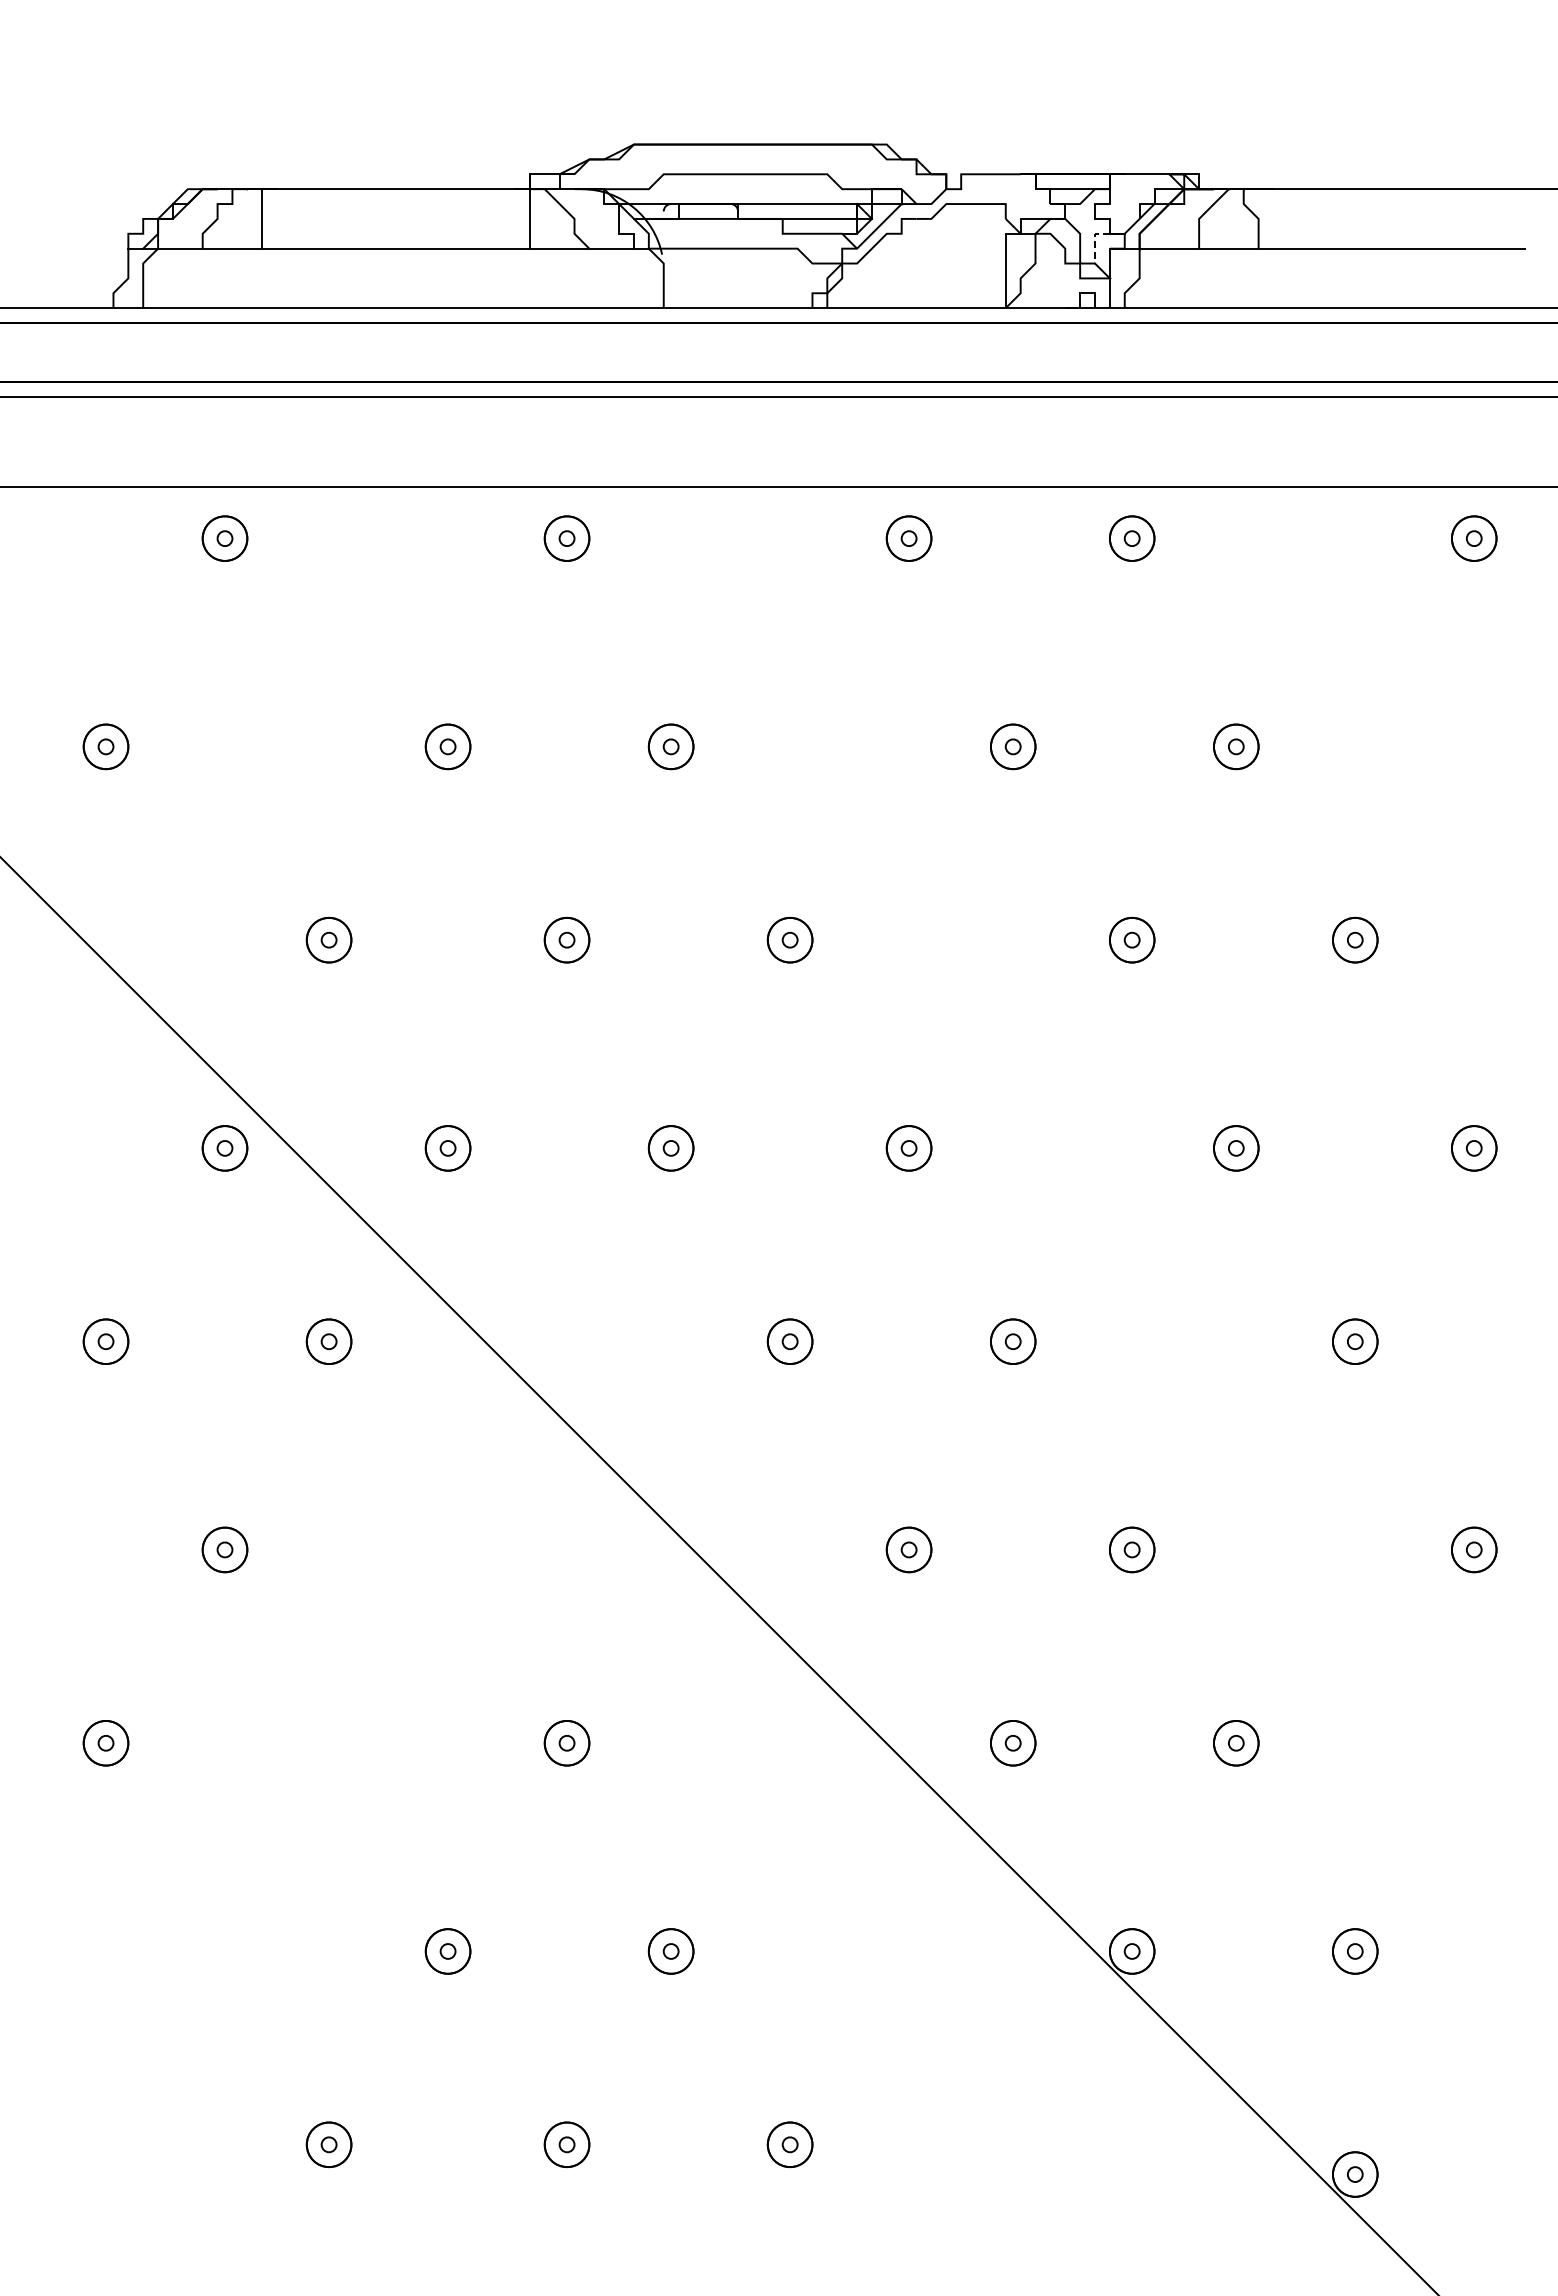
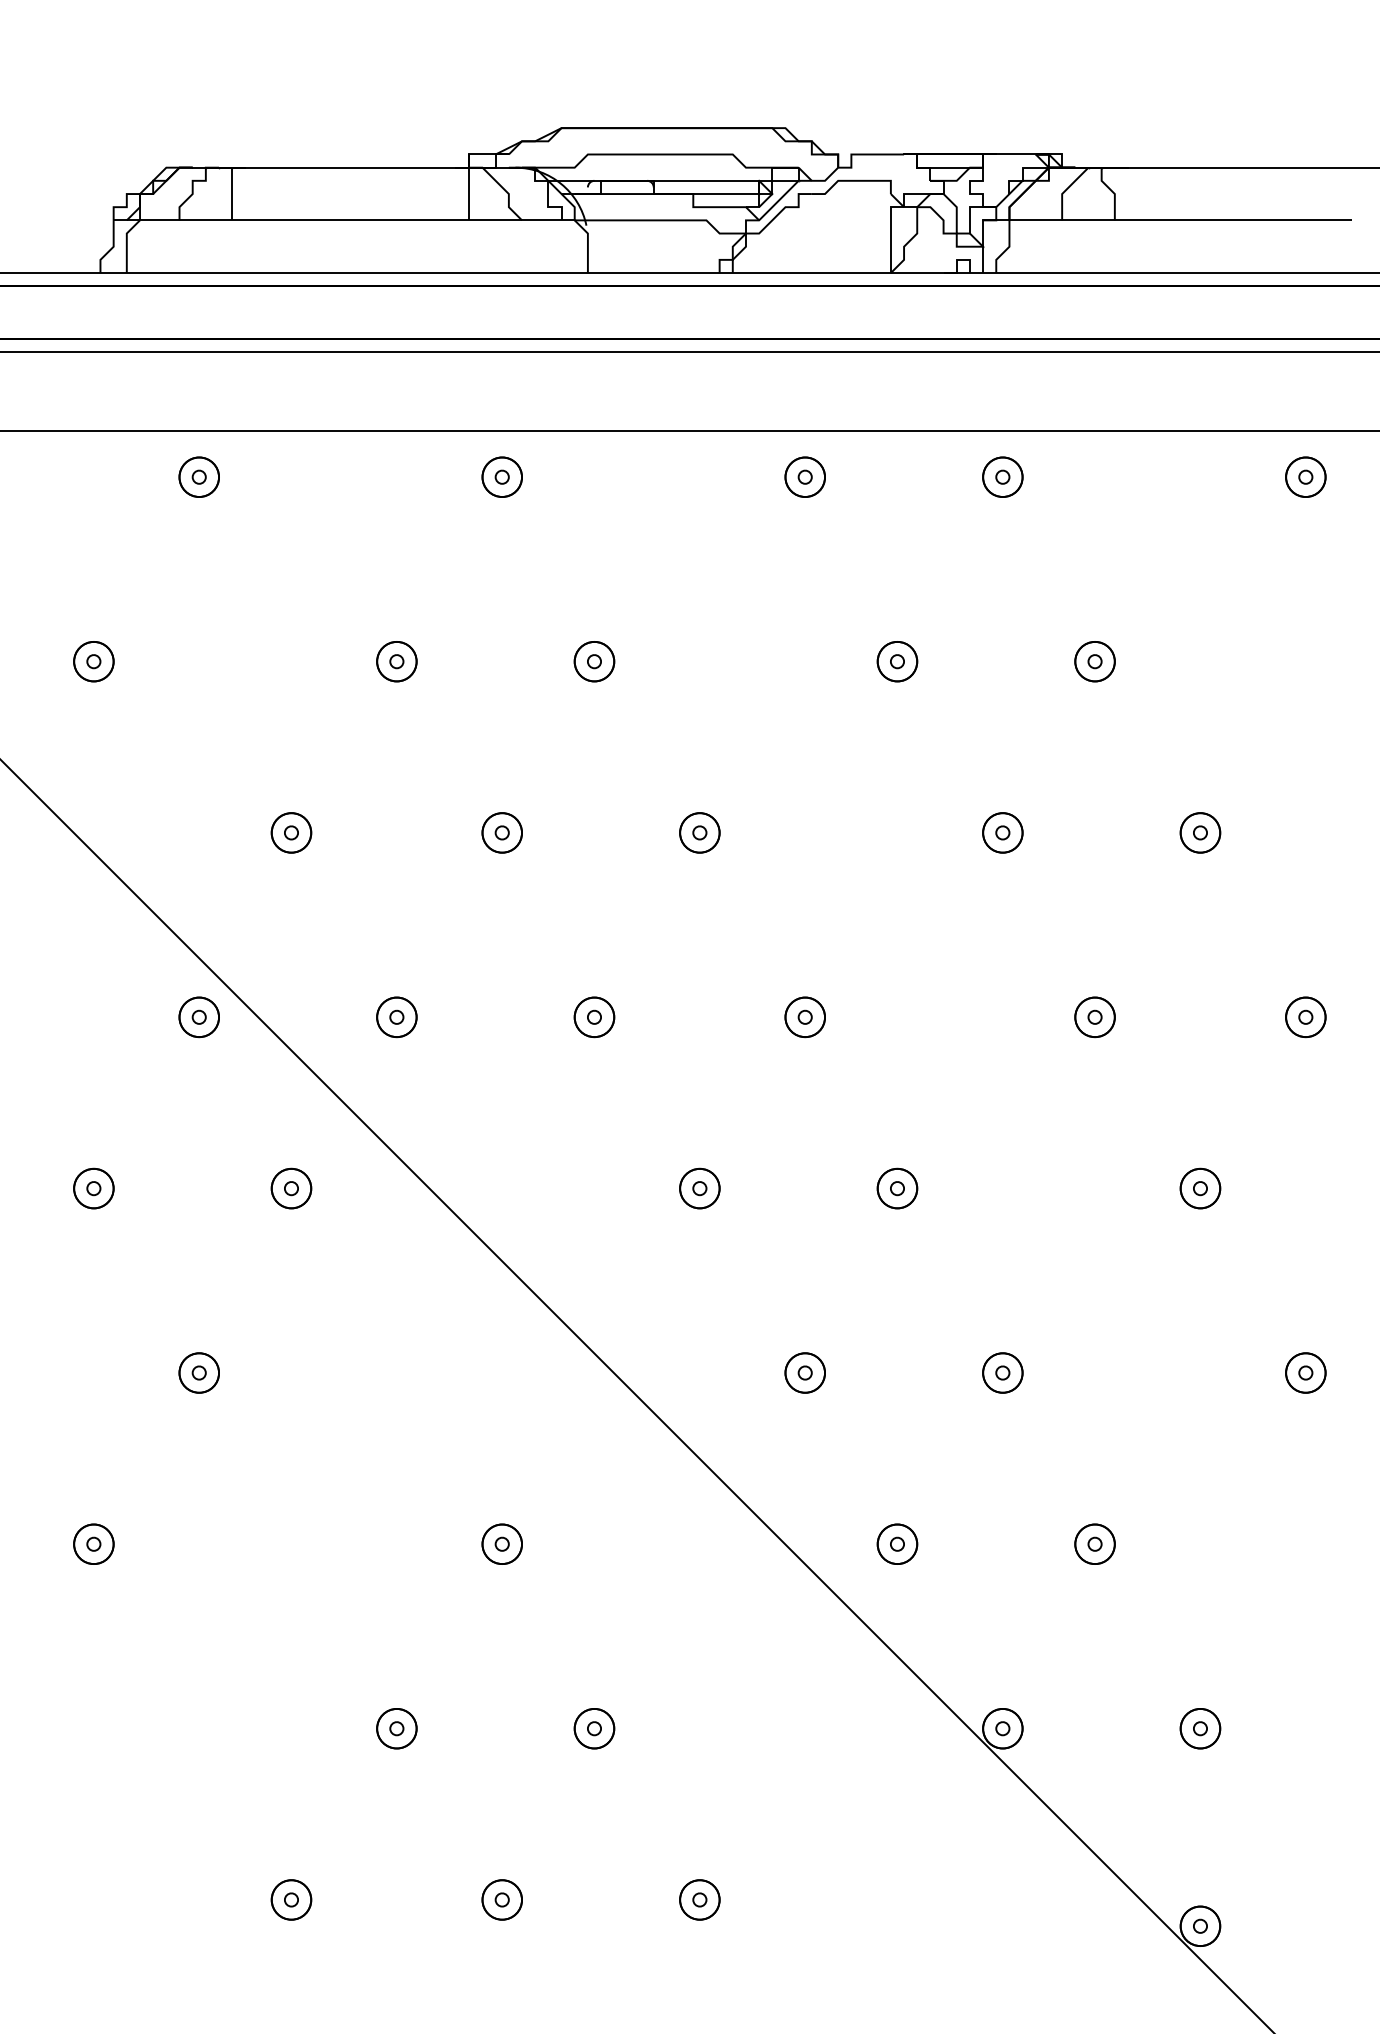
line: (1095, 241) -> (970, 214), dashed -> solid

